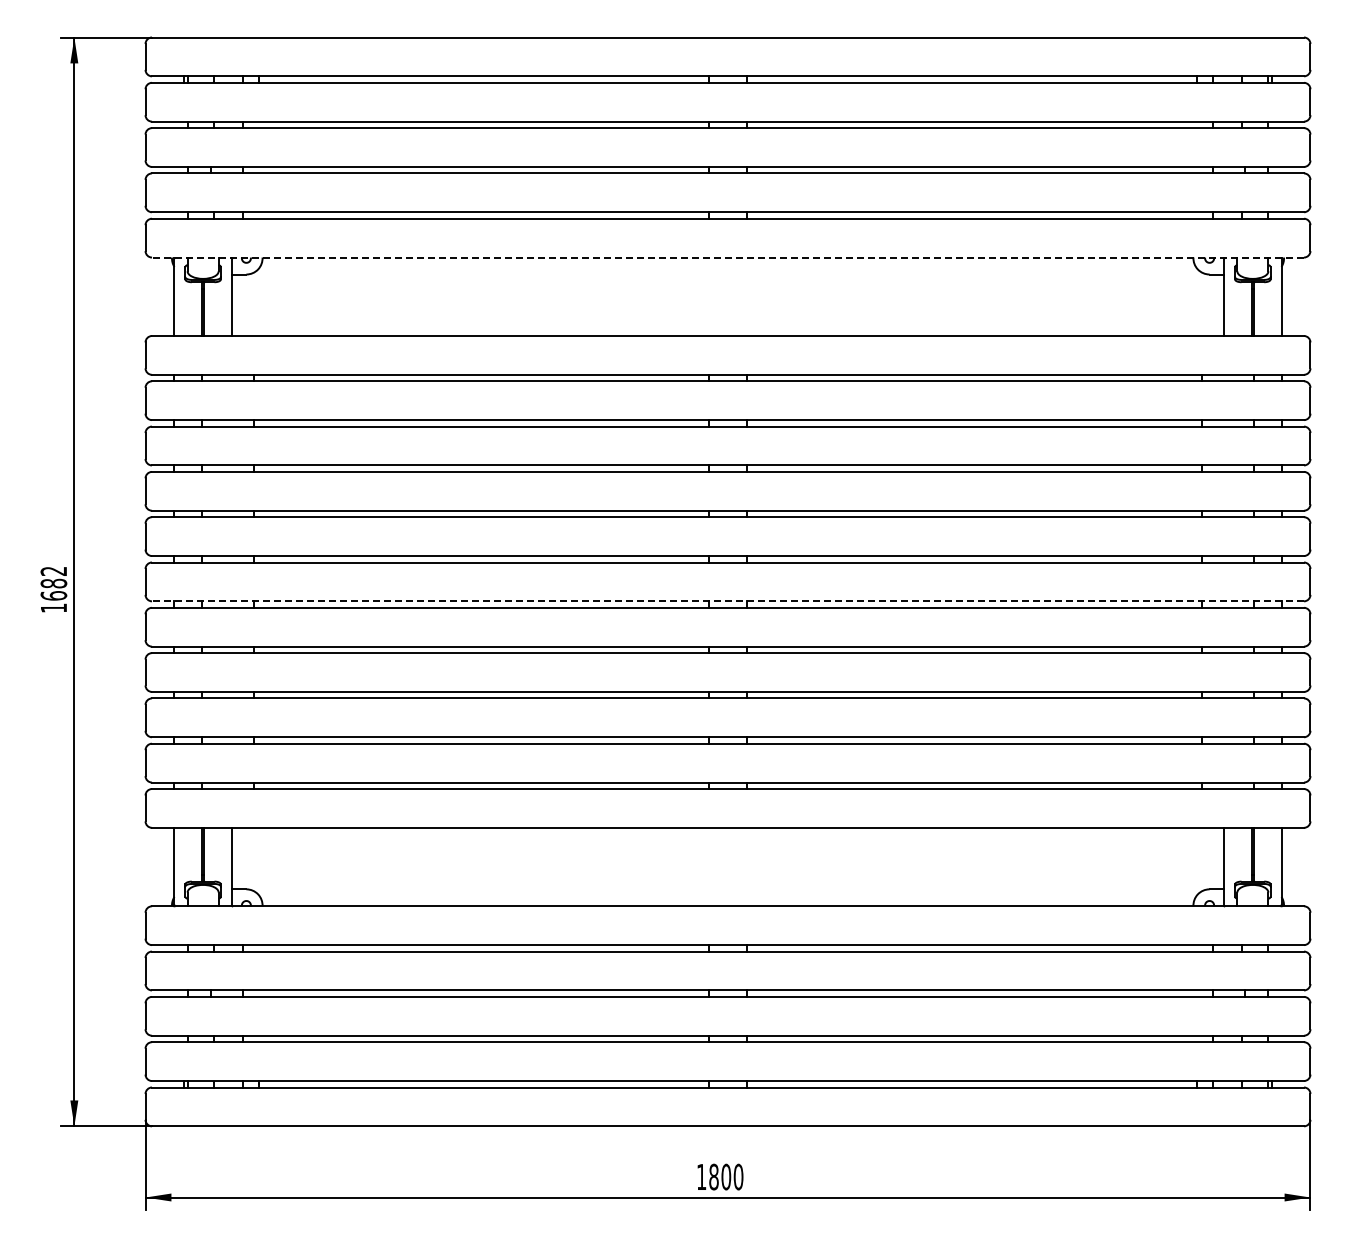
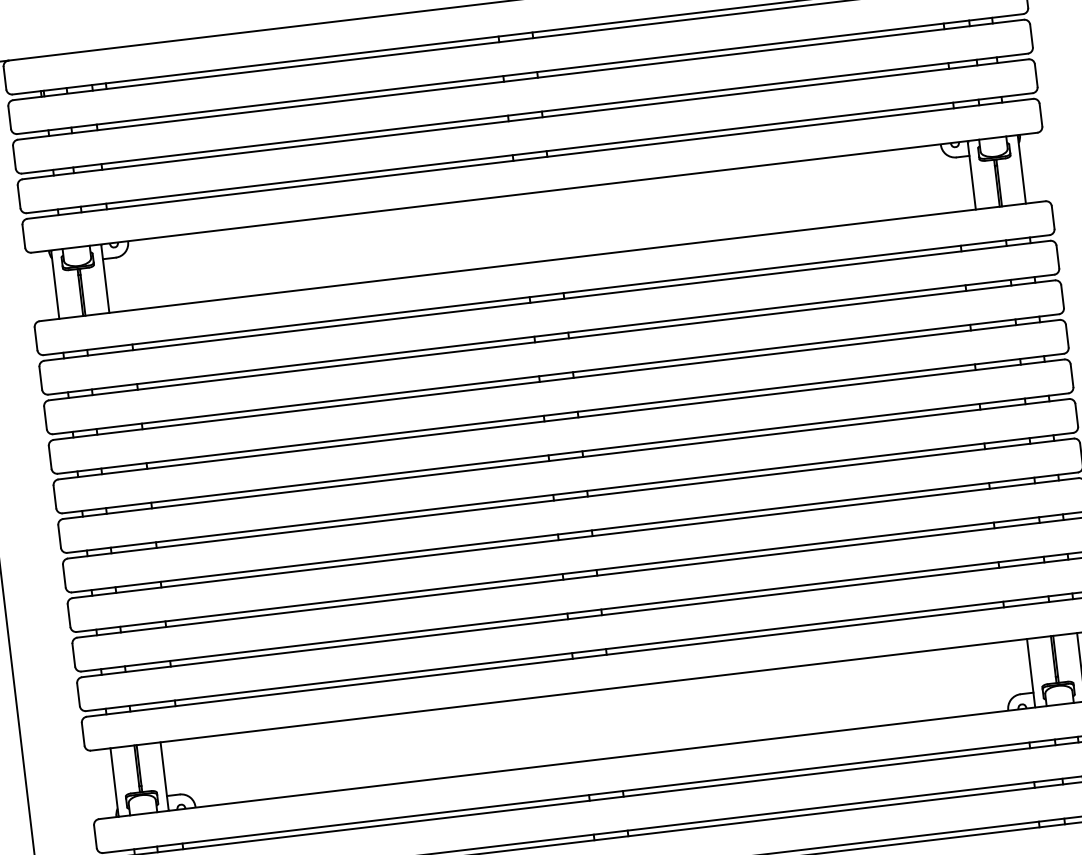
line: (728, 257) -> (534, 192), dashed -> solid
line: (728, 601) -> (570, 492), dashed -> solid

